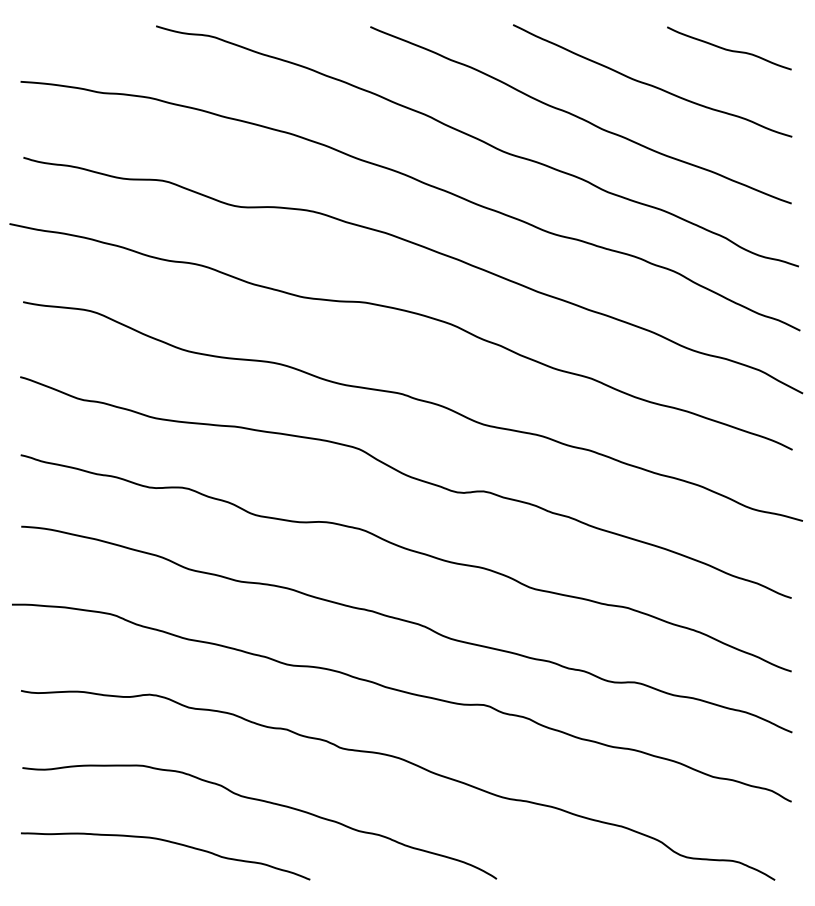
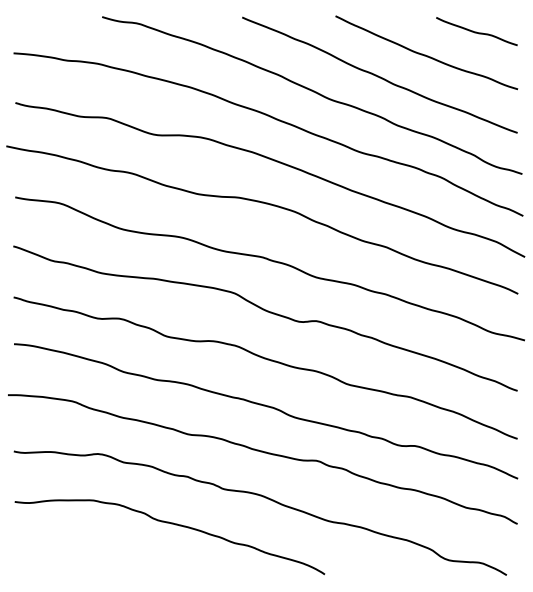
curve: (170, 843) -> (111, 551), removed

